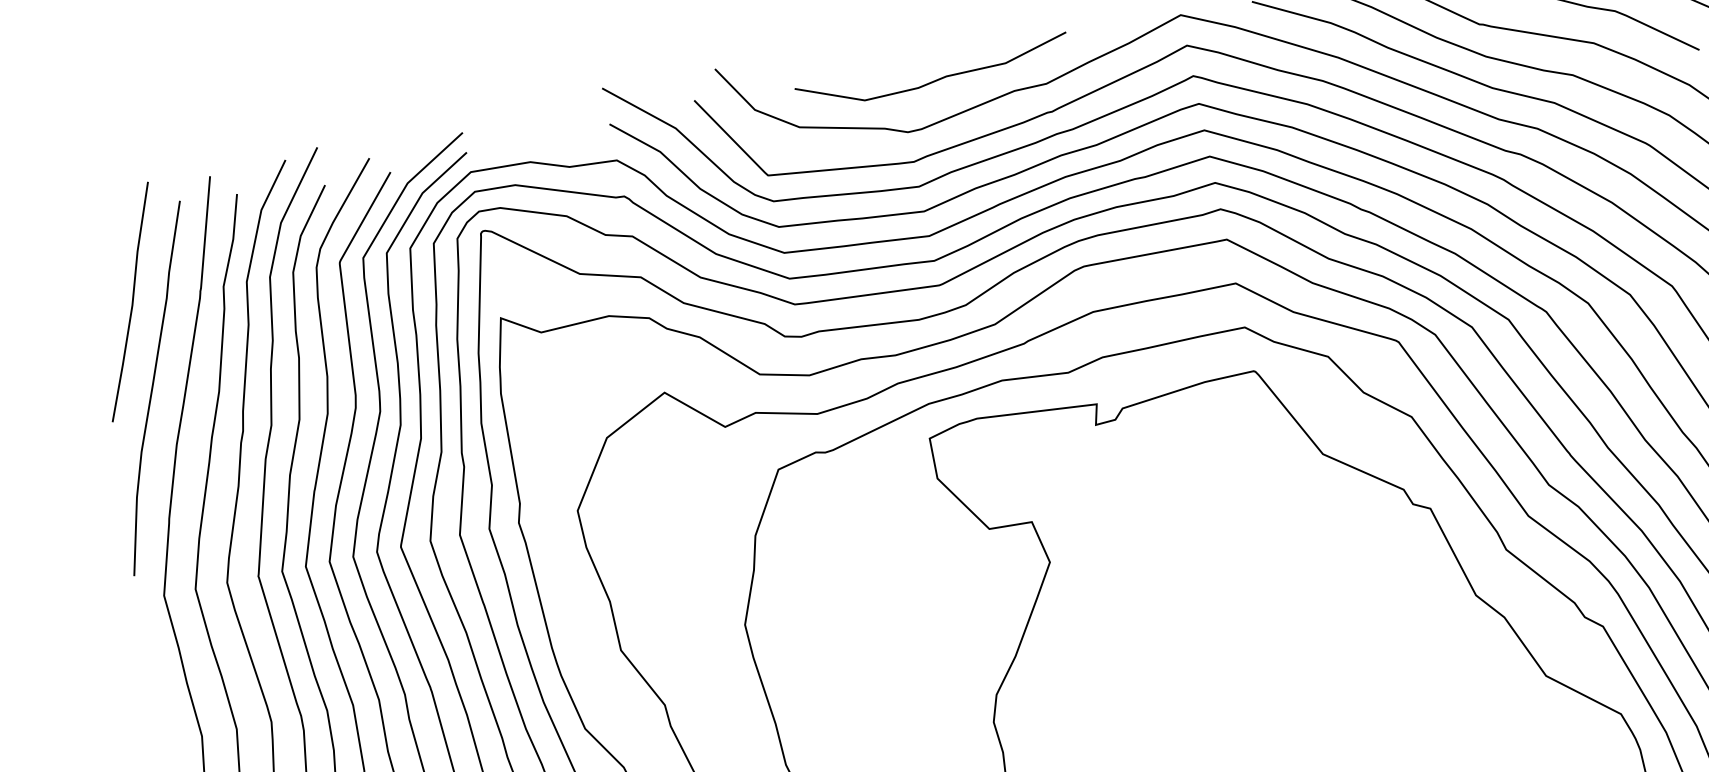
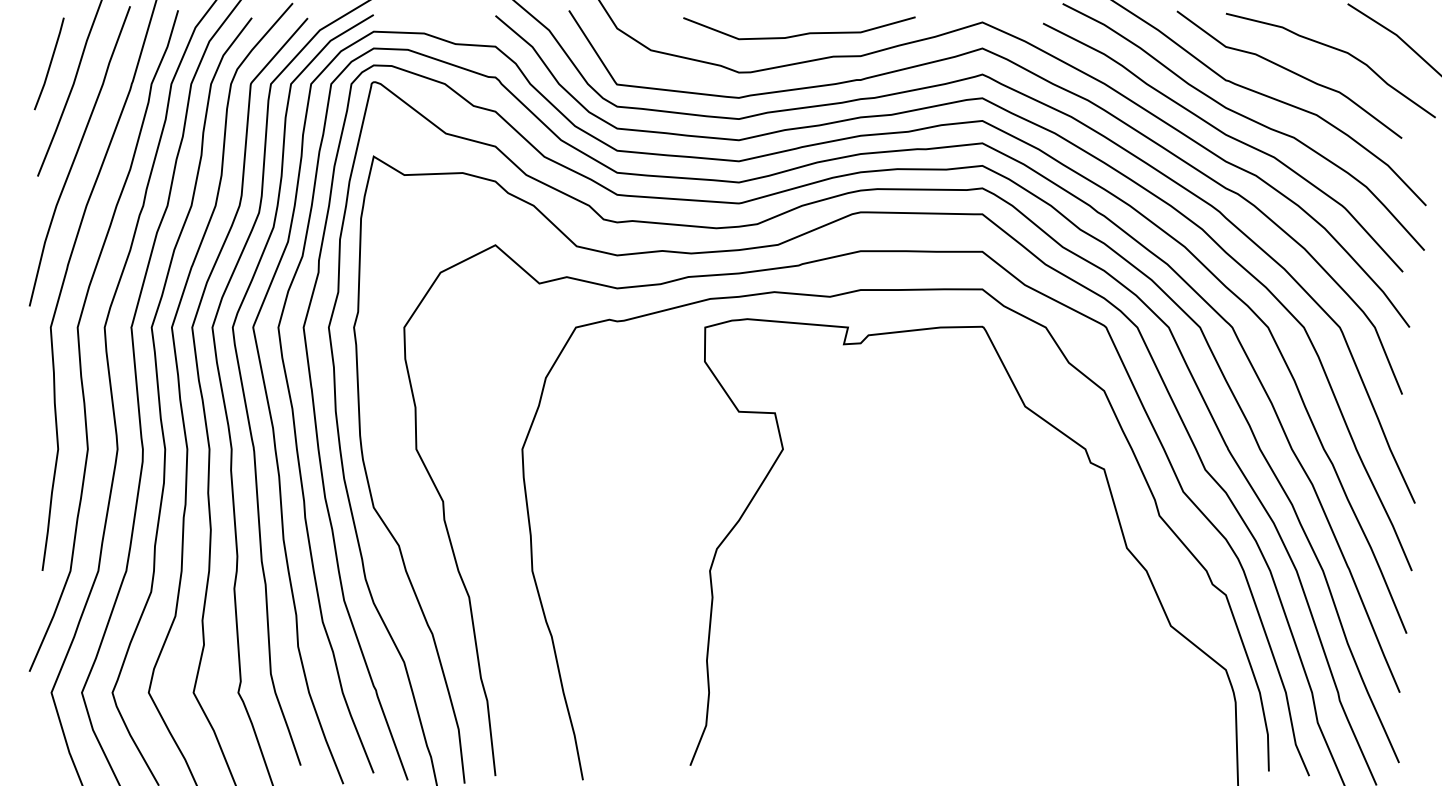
curve: (937, 78) -> (802, 33), moved
line: (99, 287) -> (49, 63), added

